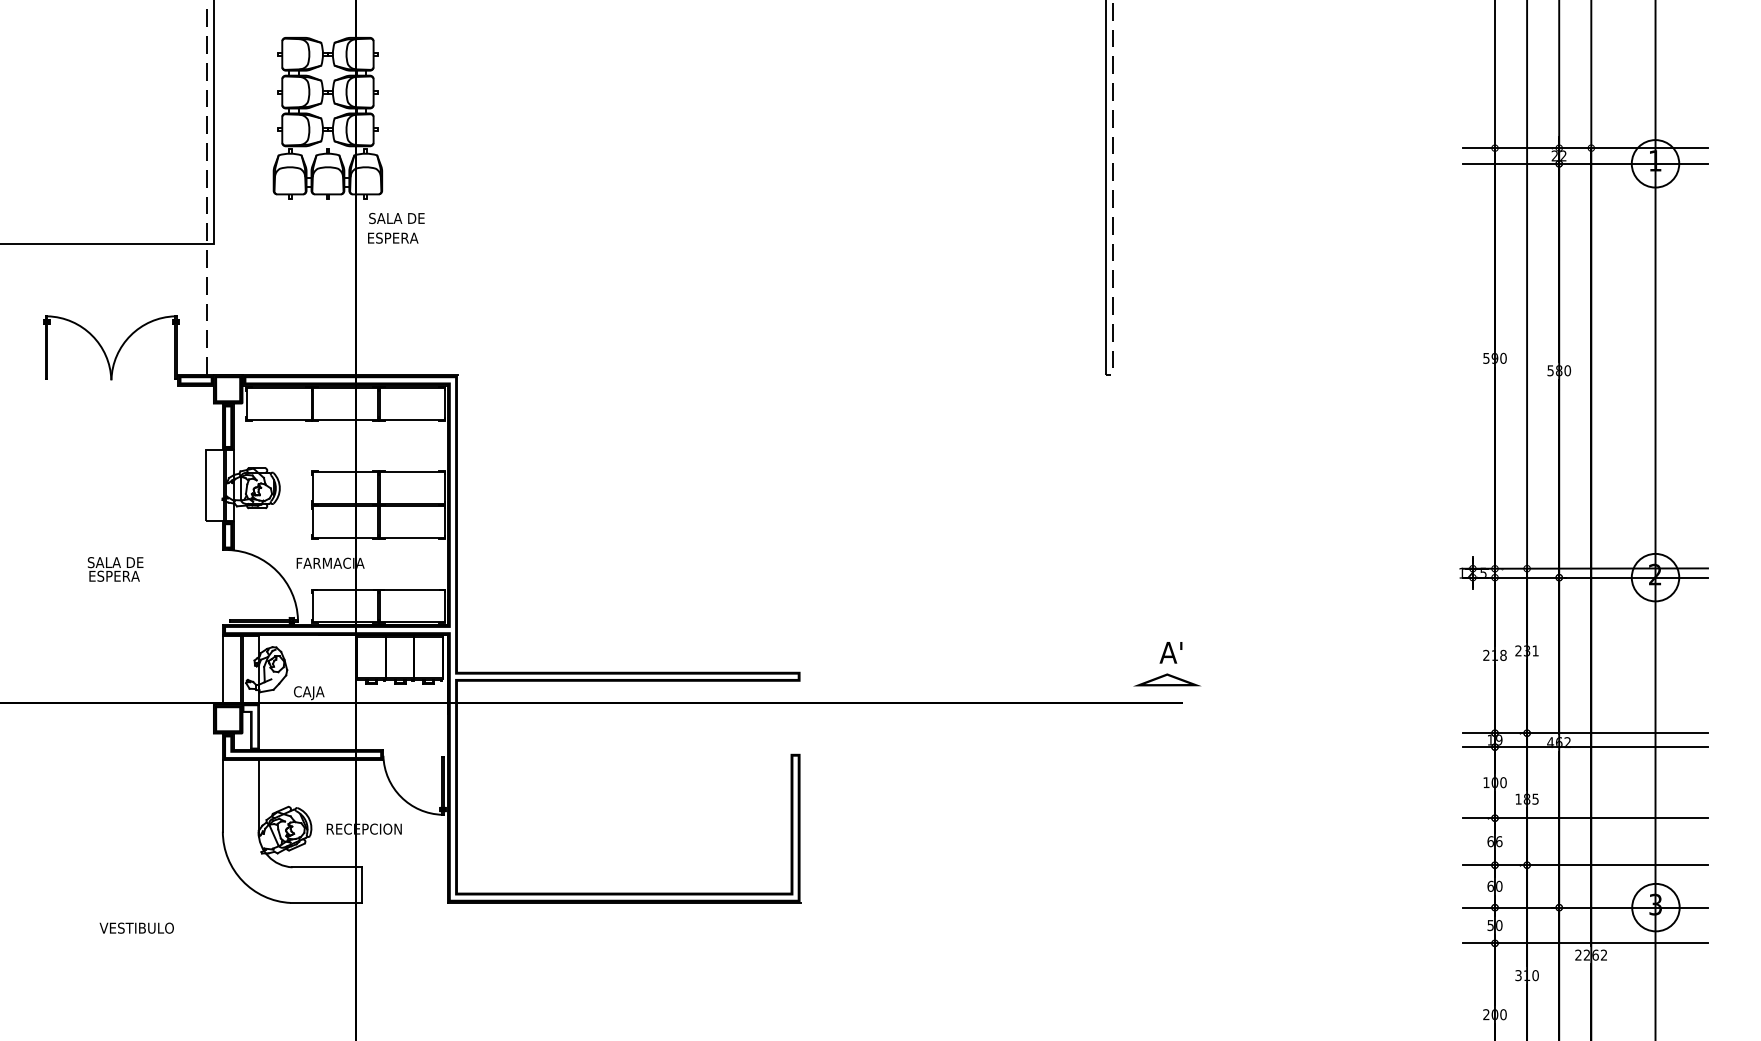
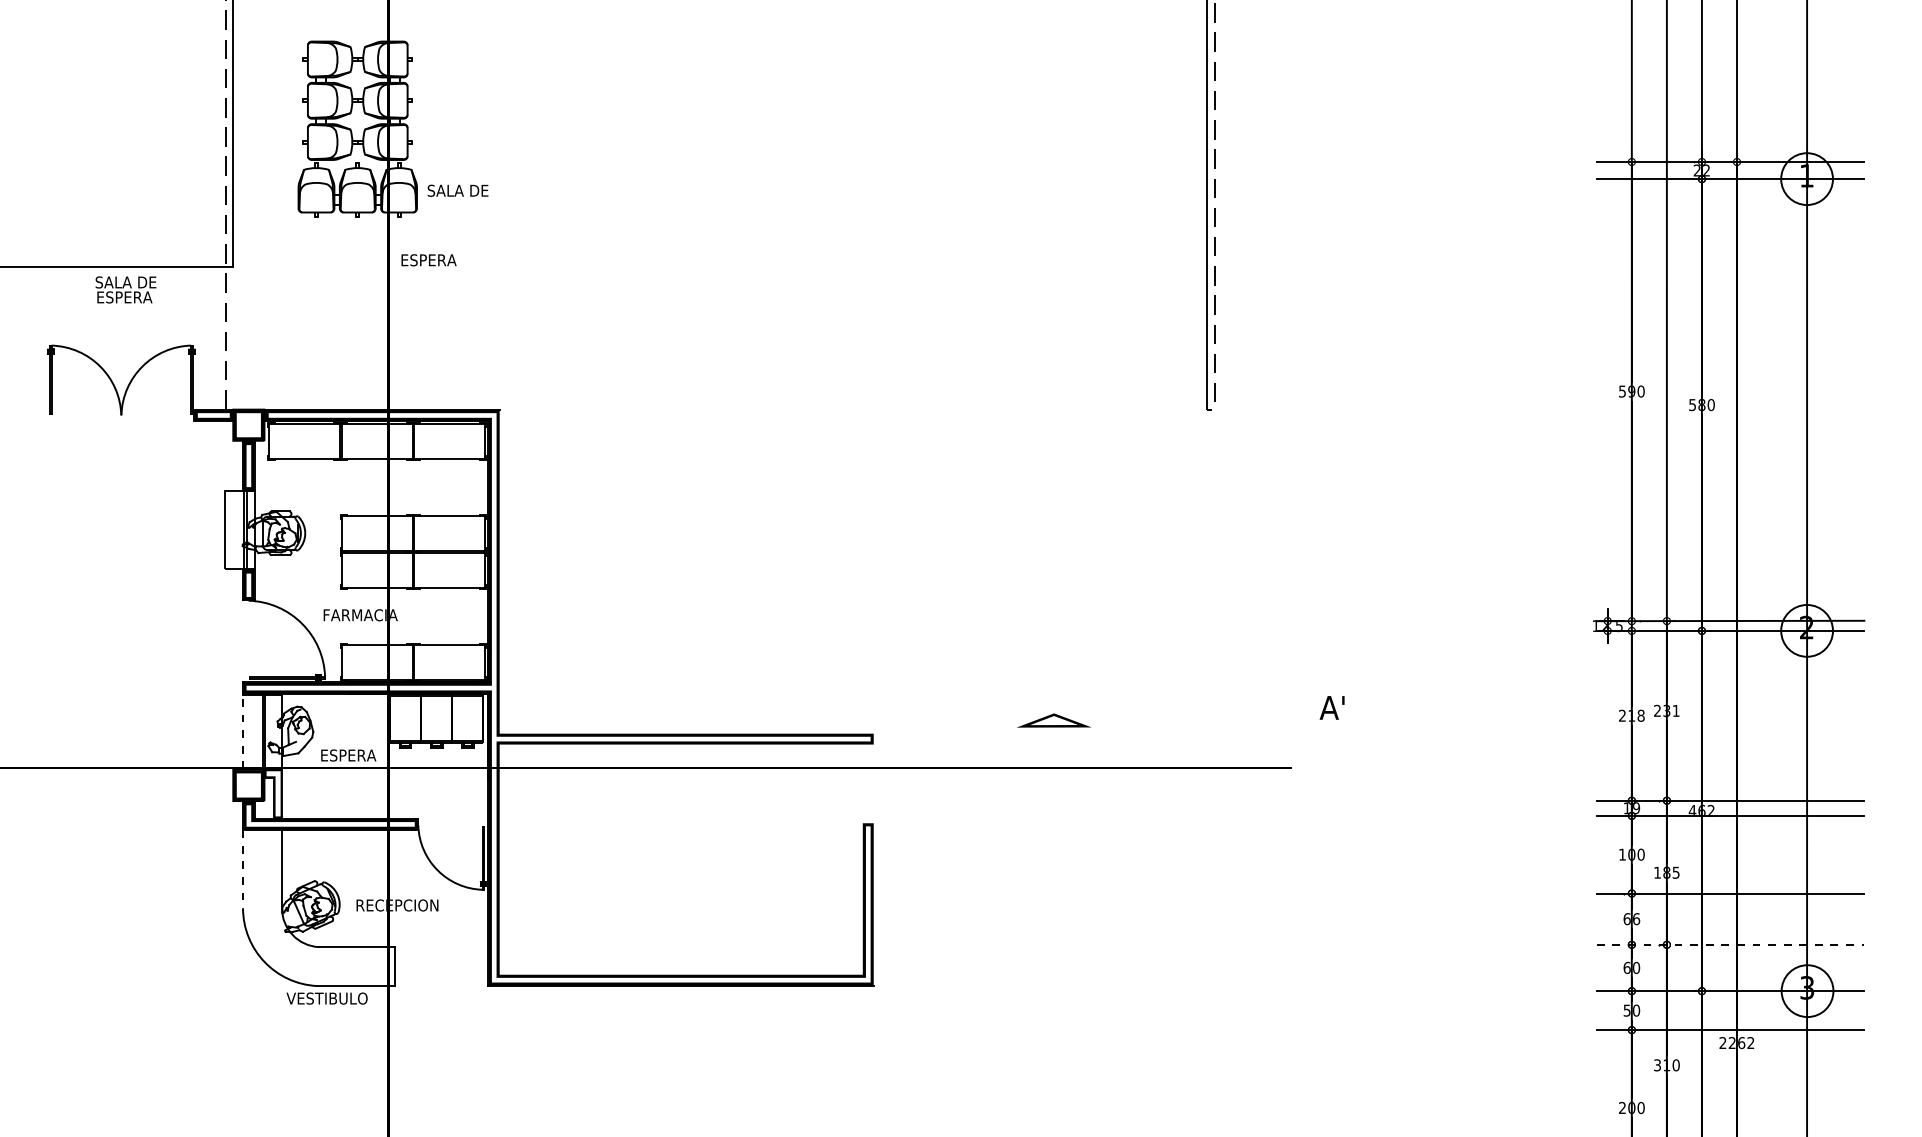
text: (396, 218) -> (457, 190), moved
text: (115, 569) -> (125, 289), moved
text: (1170, 652) -> (1331, 707), moved
line: (223, 669) -> (243, 731), solid -> dashed
part: (1167, 679) -> (1054, 720), moved
text: (319, 692) -> (348, 756), CAJA -> ESPERA
line: (223, 796) -> (243, 869), solid -> dashed
line: (1585, 864) -> (1730, 944), solid -> dashed
text: (136, 928) -> (326, 998), moved

